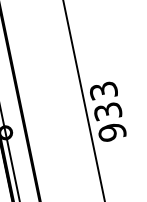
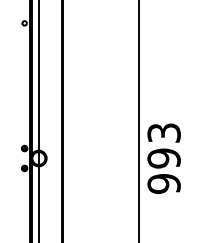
text: (107, 111) -> (163, 158), 933 -> 993

